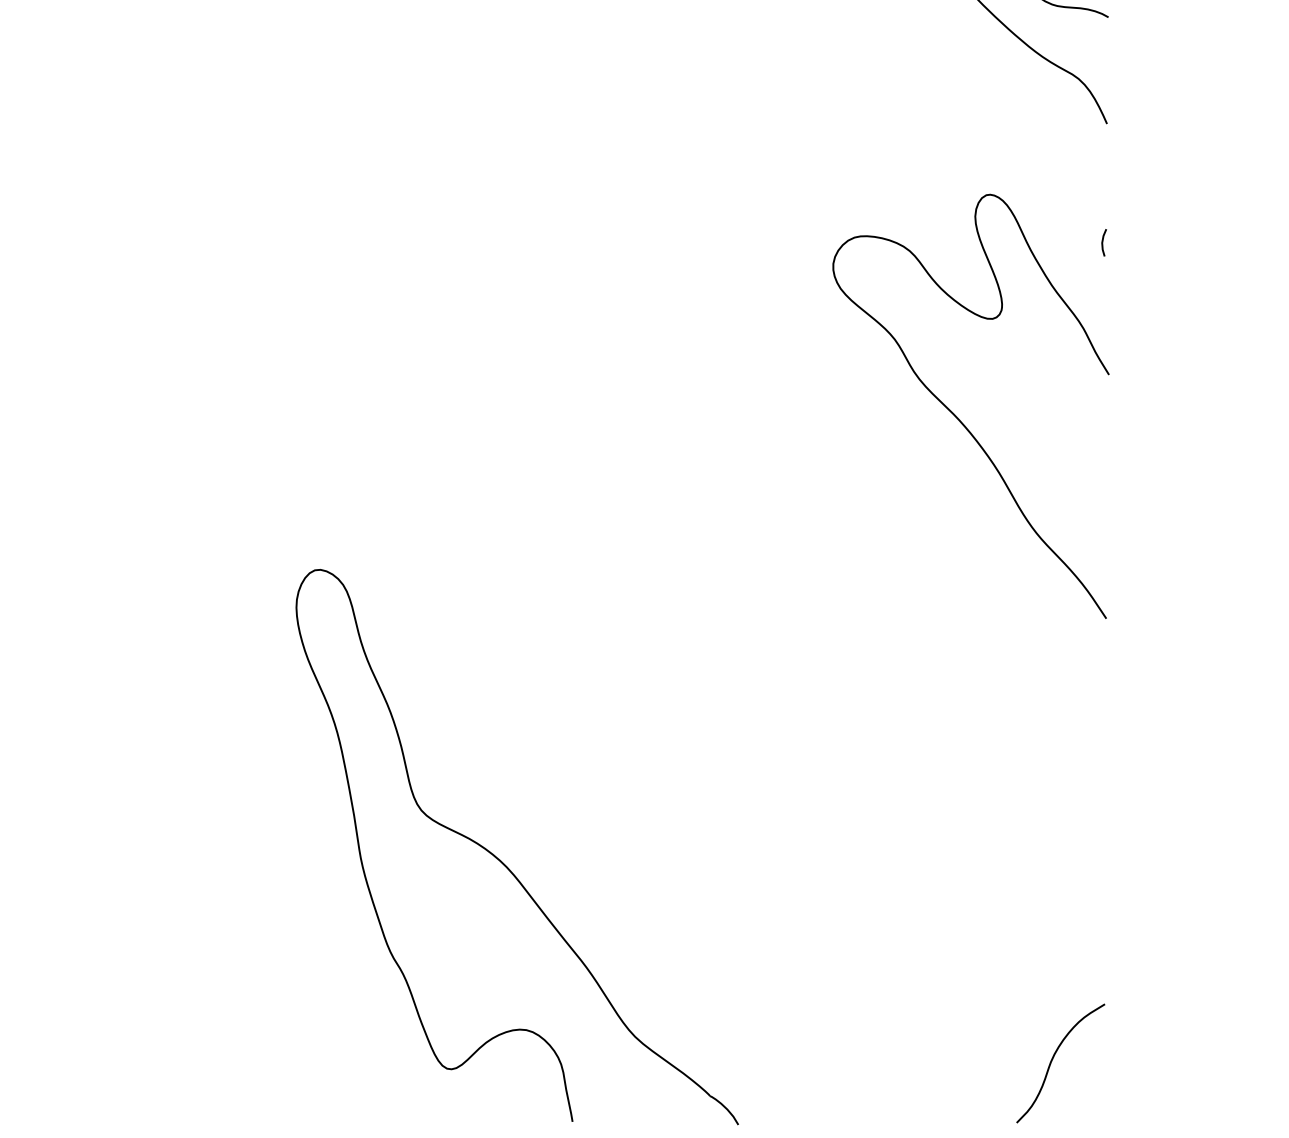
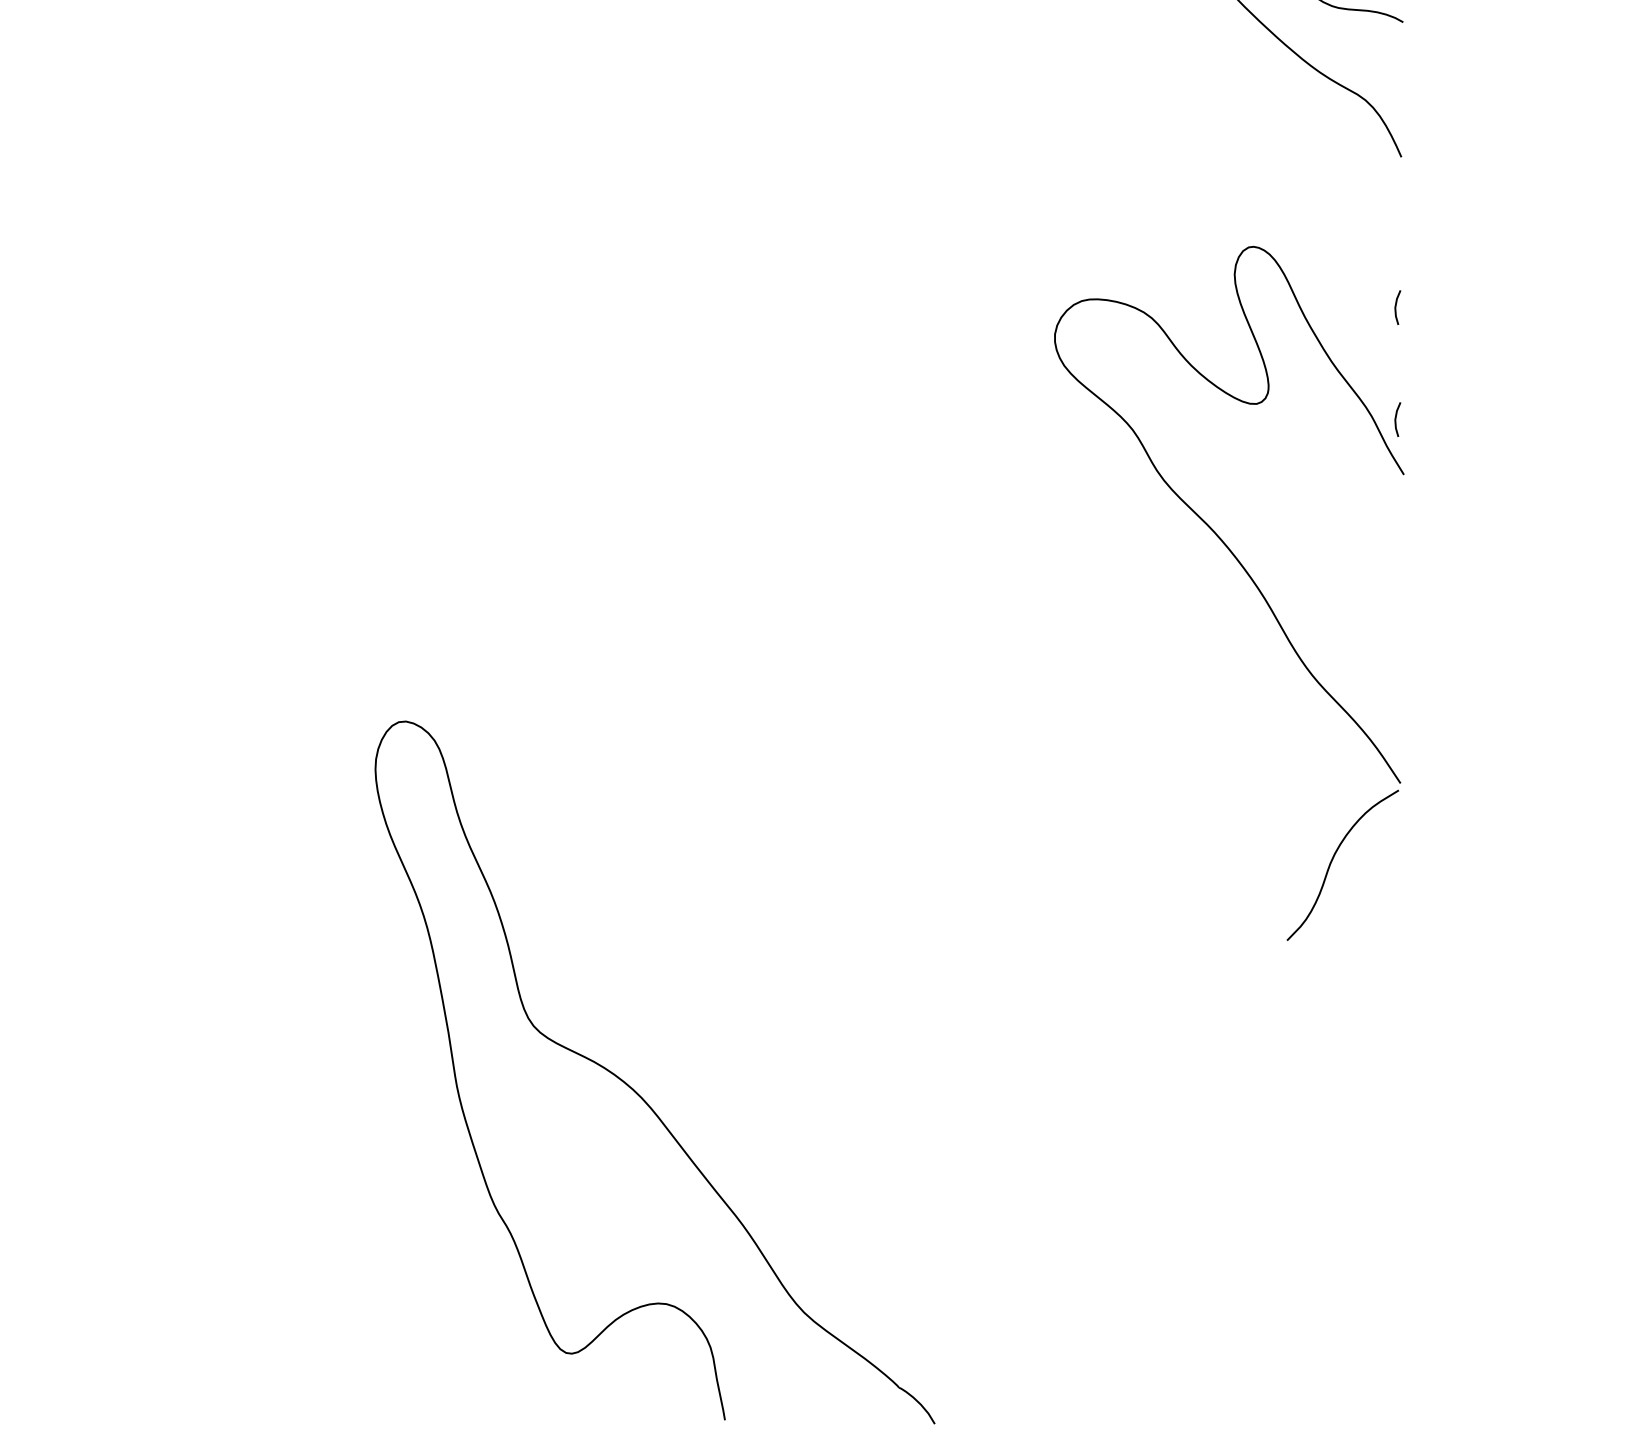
line: (1103, 331) -> (1396, 419), added
curve: (1053, 1058) -> (1333, 859), moved

